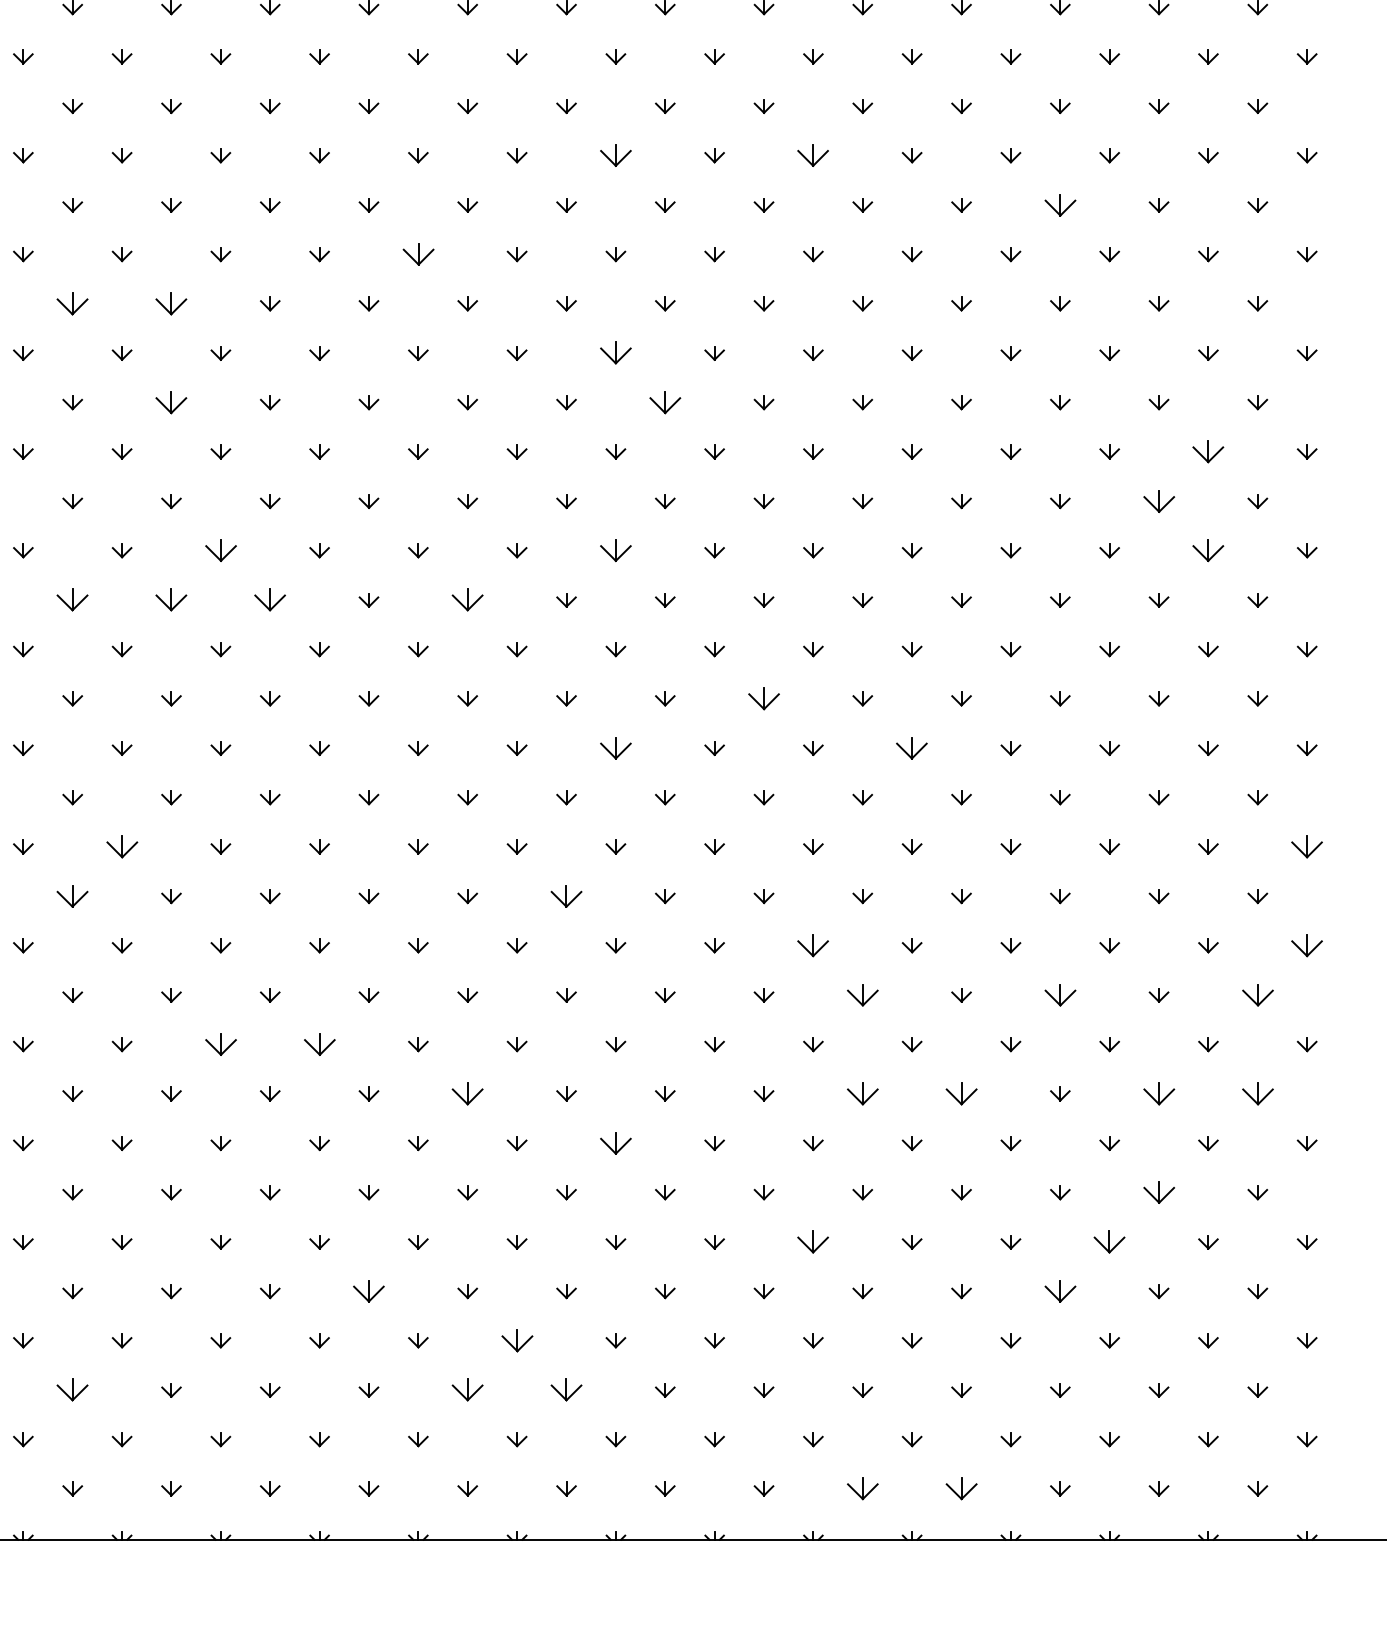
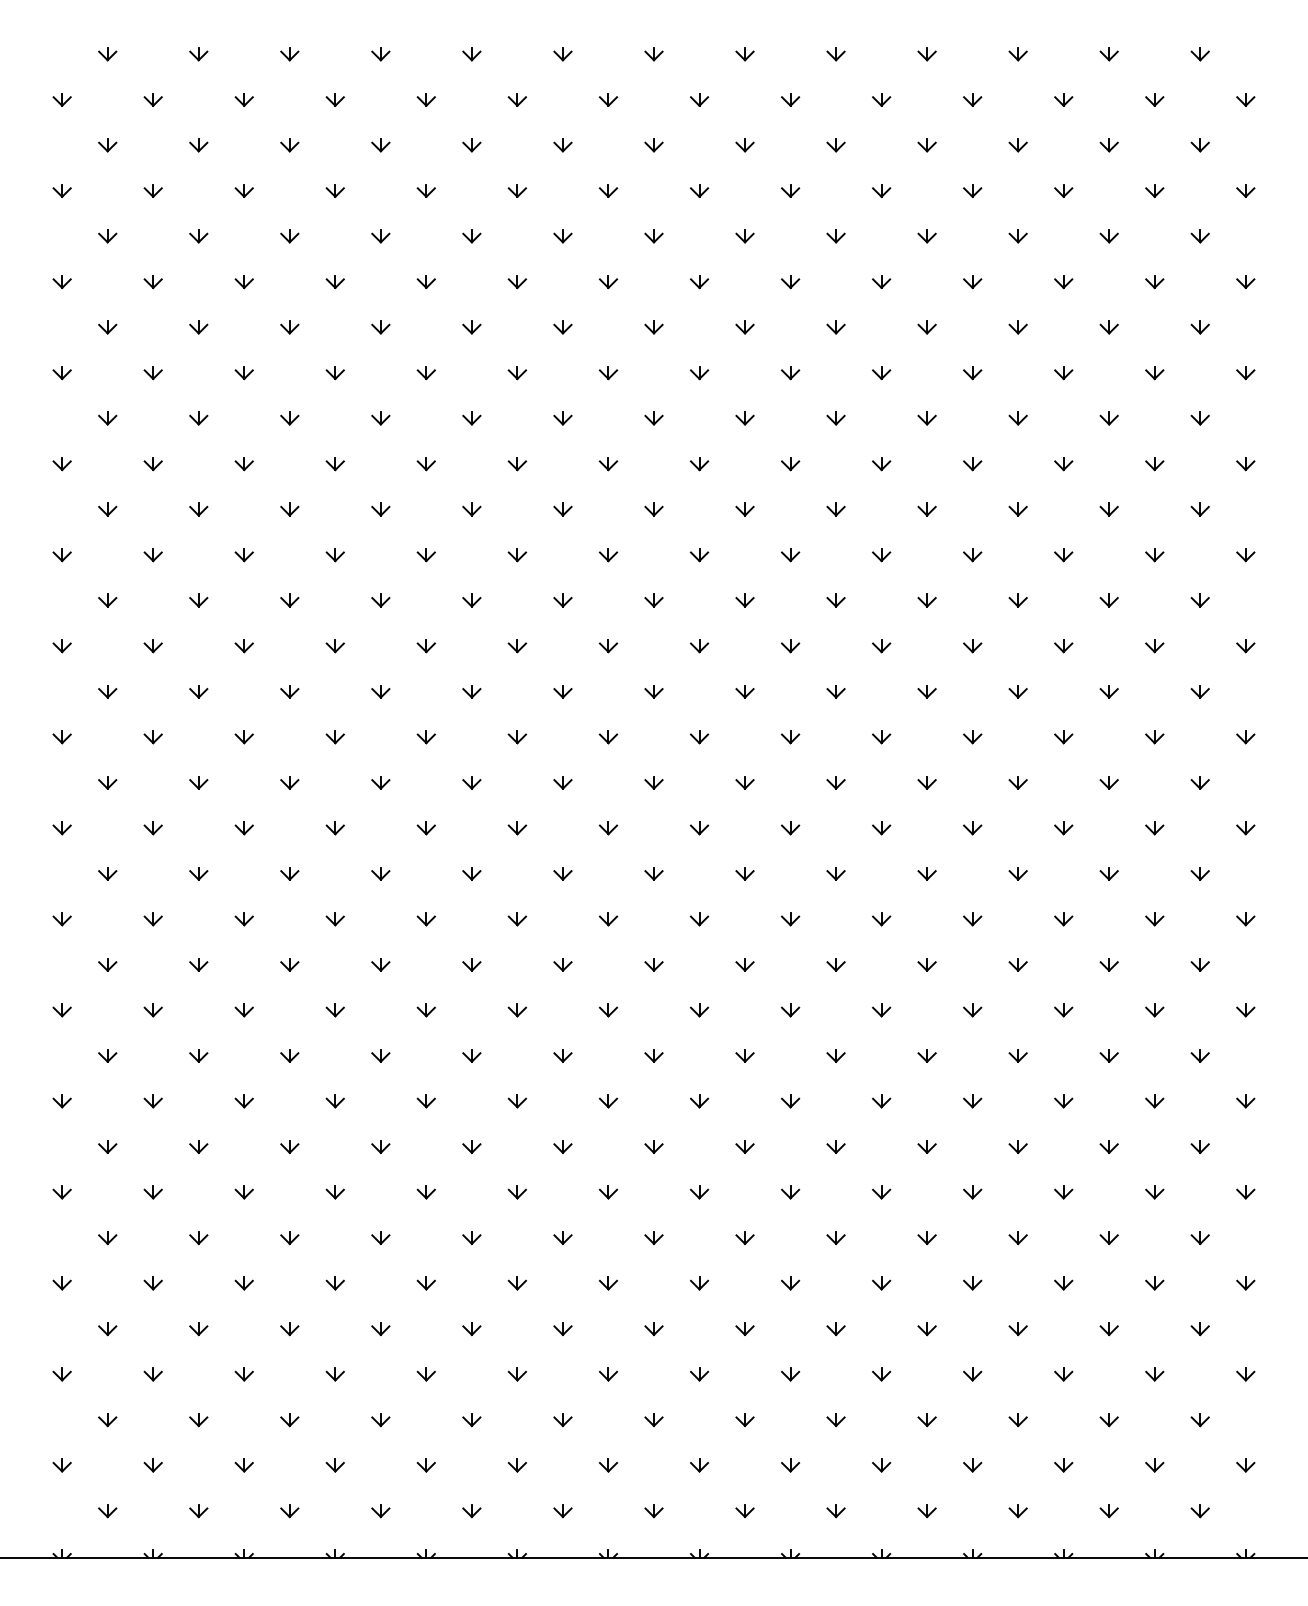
part: (615, 156) -> (608, 282), size x0.62
part: (813, 156) -> (790, 282), size x0.62
part: (1059, 205) -> (1017, 327), size x0.62
part: (417, 255) -> (425, 373), size x0.62
part: (72, 303) -> (107, 418), size x0.62
part: (171, 303) -> (198, 418), size x0.62
part: (615, 353) -> (608, 464), size x0.62
part: (171, 402) -> (198, 509), size x0.62
part: (664, 402) -> (653, 509), size x0.62
part: (1208, 452) -> (1154, 555), size x0.62
part: (1158, 501) -> (1108, 600), size x0.62
part: (220, 551) -> (243, 646), size x0.62
part: (615, 551) -> (608, 646), size x0.62
part: (1208, 551) -> (1154, 646), size x0.62
part: (72, 600) -> (107, 691), size x0.62
part: (171, 600) -> (198, 691), size x0.62
part: (269, 600) -> (289, 691), size x0.62
part: (467, 600) -> (471, 691), size x0.62
part: (763, 698) -> (744, 782), size x0.62
part: (615, 748) -> (608, 828), size x0.62
part: (912, 748) -> (881, 828), size x0.62
part: (121, 847) -> (152, 919), size x0.62
part: (1306, 847) -> (1245, 919), size x0.62
part: (72, 896) -> (107, 964), size x0.62
part: (566, 896) -> (562, 964), size x0.62
part: (813, 946) -> (790, 1010), size x0.62
part: (1306, 946) -> (1245, 1010), size x0.62
part: (862, 994) -> (835, 1055), size x0.62
part: (1059, 994) -> (1017, 1055), size x0.62
part: (1256, 994) -> (1199, 1055), size x0.62
part: (220, 1044) -> (243, 1101), size x0.62
part: (318, 1044) -> (334, 1101), size x0.62
part: (467, 1093) -> (471, 1146), size x0.62
part: (862, 1093) -> (835, 1146), size x0.62
part: (960, 1093) -> (926, 1146), size x0.62
part: (1158, 1093) -> (1108, 1146), size x0.62
part: (1256, 1093) -> (1199, 1146), size x0.62
part: (615, 1143) -> (608, 1192), size x0.62
part: (1158, 1193) -> (1108, 1238), size x0.62
part: (813, 1242) -> (790, 1283), size x0.62
part: (1109, 1242) -> (1063, 1283), size x0.62
part: (368, 1292) -> (380, 1329), size x0.62
part: (1059, 1292) -> (1017, 1329), size x0.62
part: (516, 1340) -> (516, 1374), size x0.62
part: (72, 1390) -> (107, 1420), size x0.62
part: (467, 1390) -> (471, 1420), size x0.62
part: (566, 1390) -> (562, 1420), size x0.62
part: (862, 1489) -> (835, 1511), size x0.62
part: (960, 1489) -> (926, 1511), size x0.62

